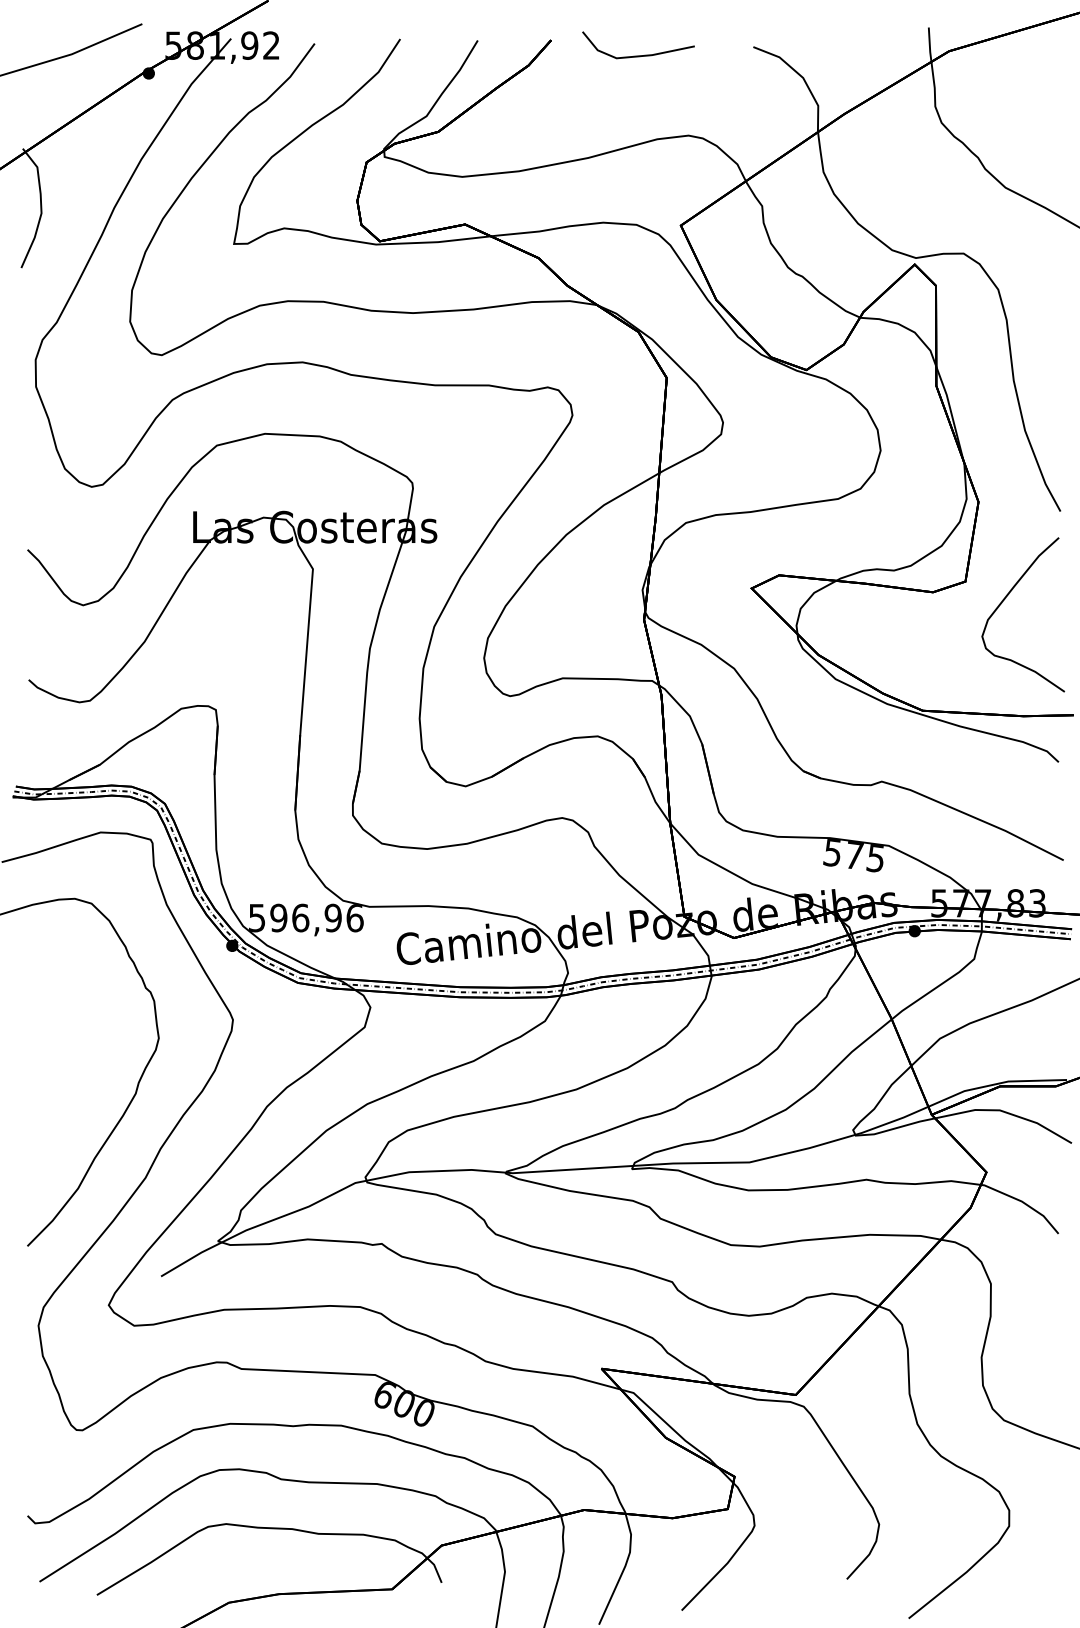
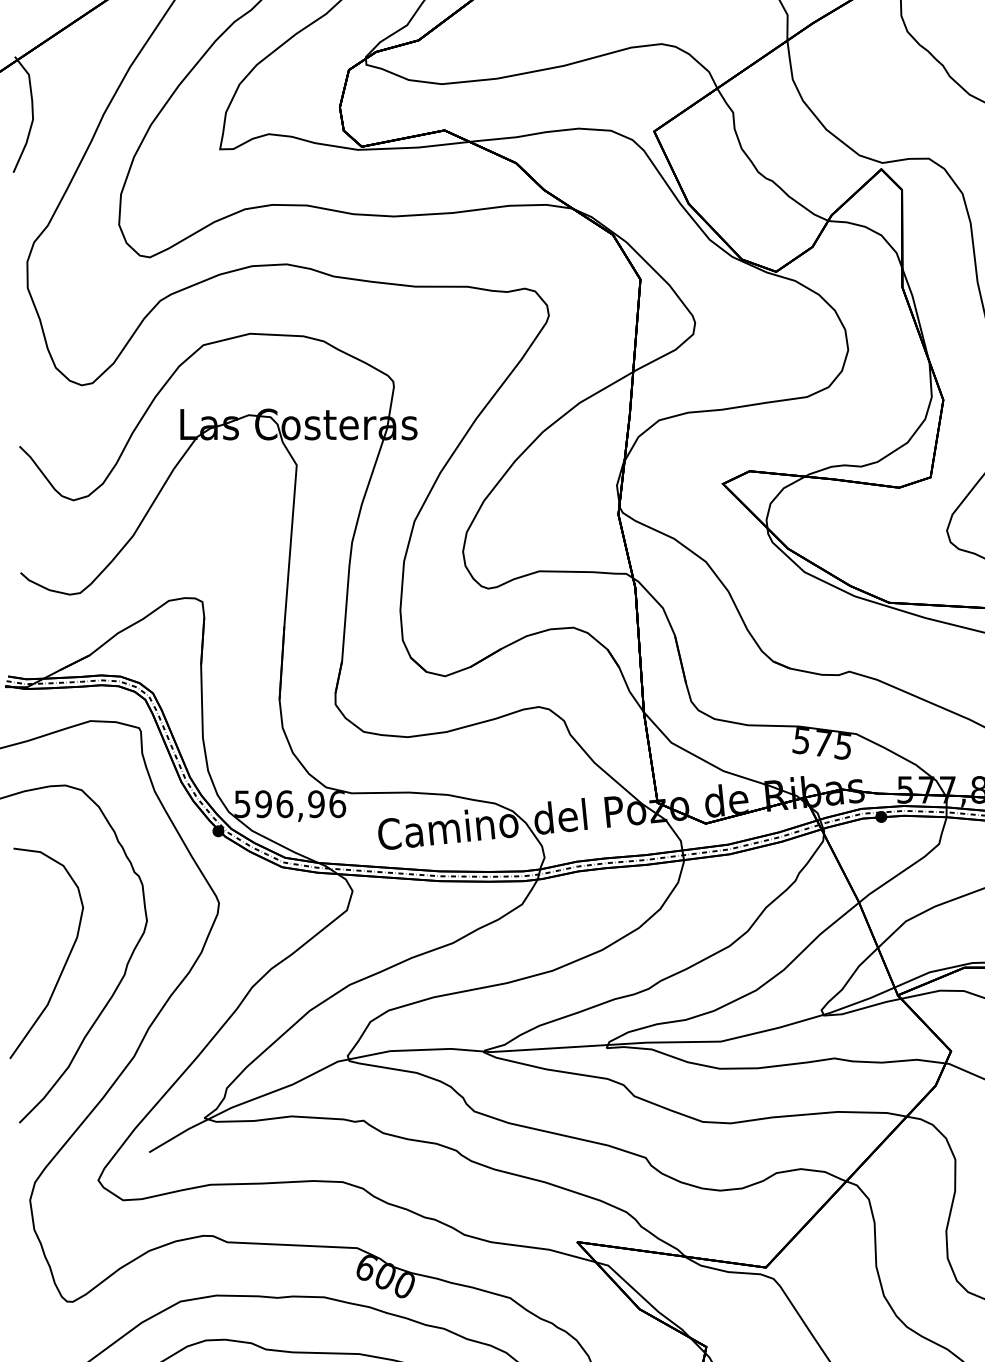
curve: (74, 1080) -> (65, 962), added

